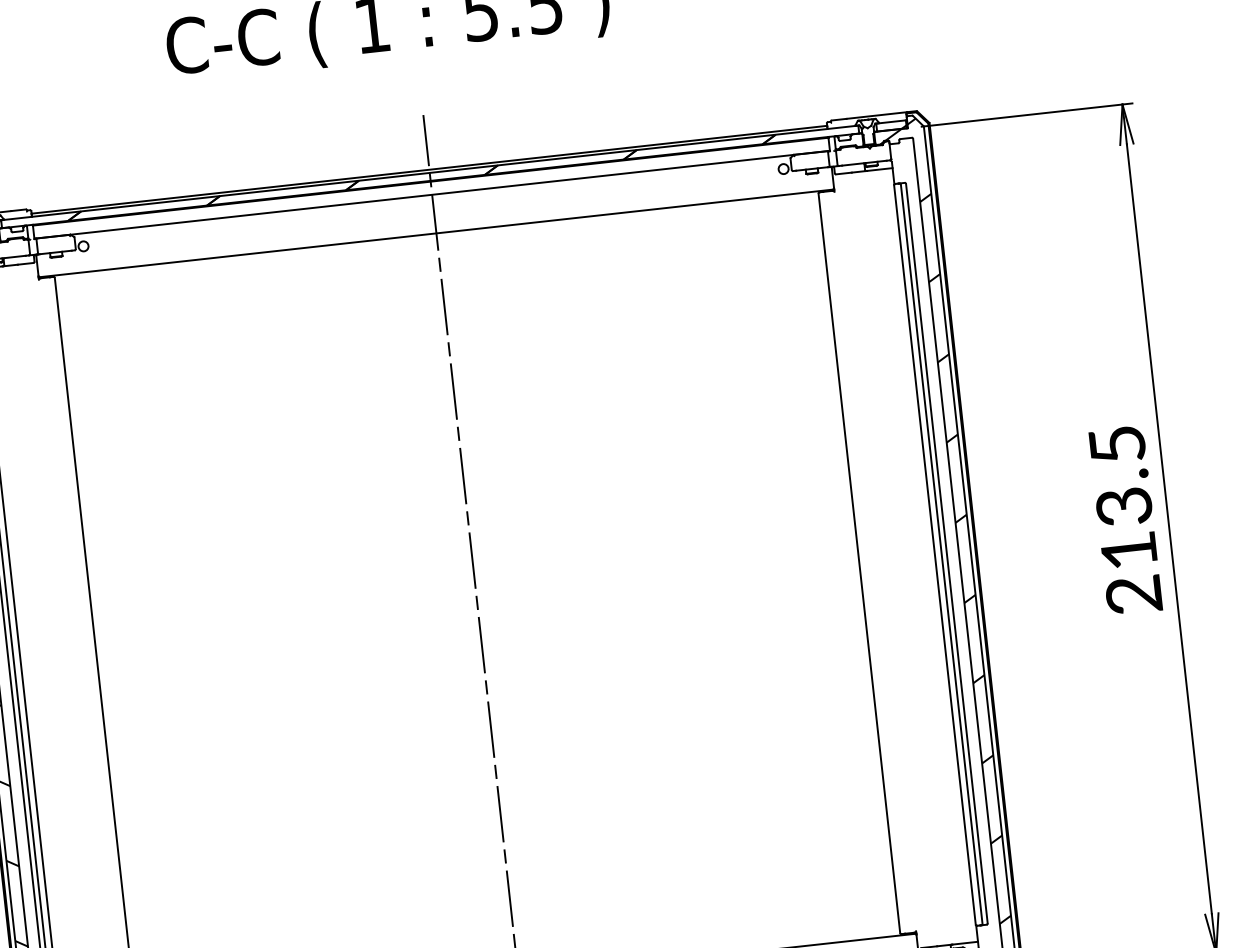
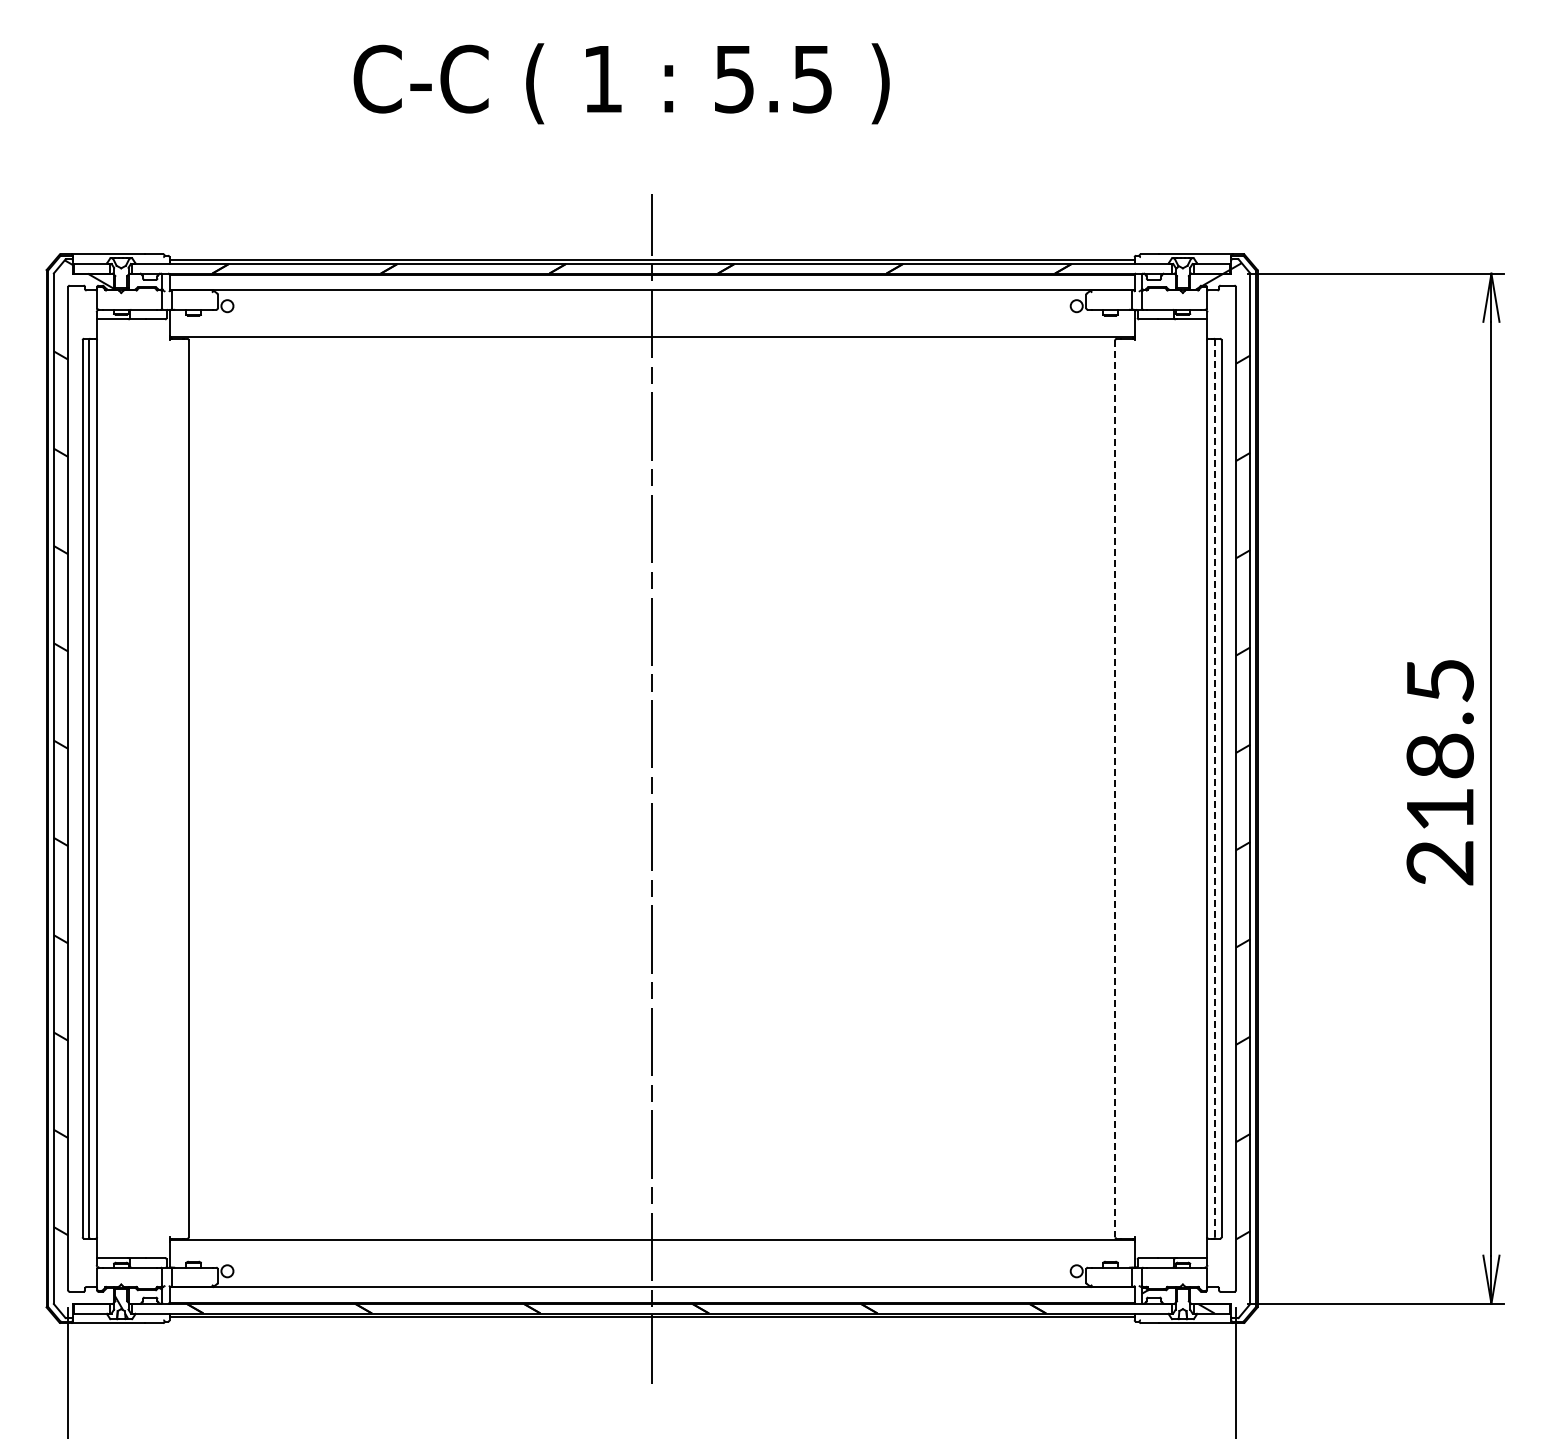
text: (1123, 506) -> (1439, 755), 213.5 -> 218.5
line: (941, 554) -> (1215, 788), solid -> dashed
line: (859, 563) -> (1115, 788), solid -> dashed

